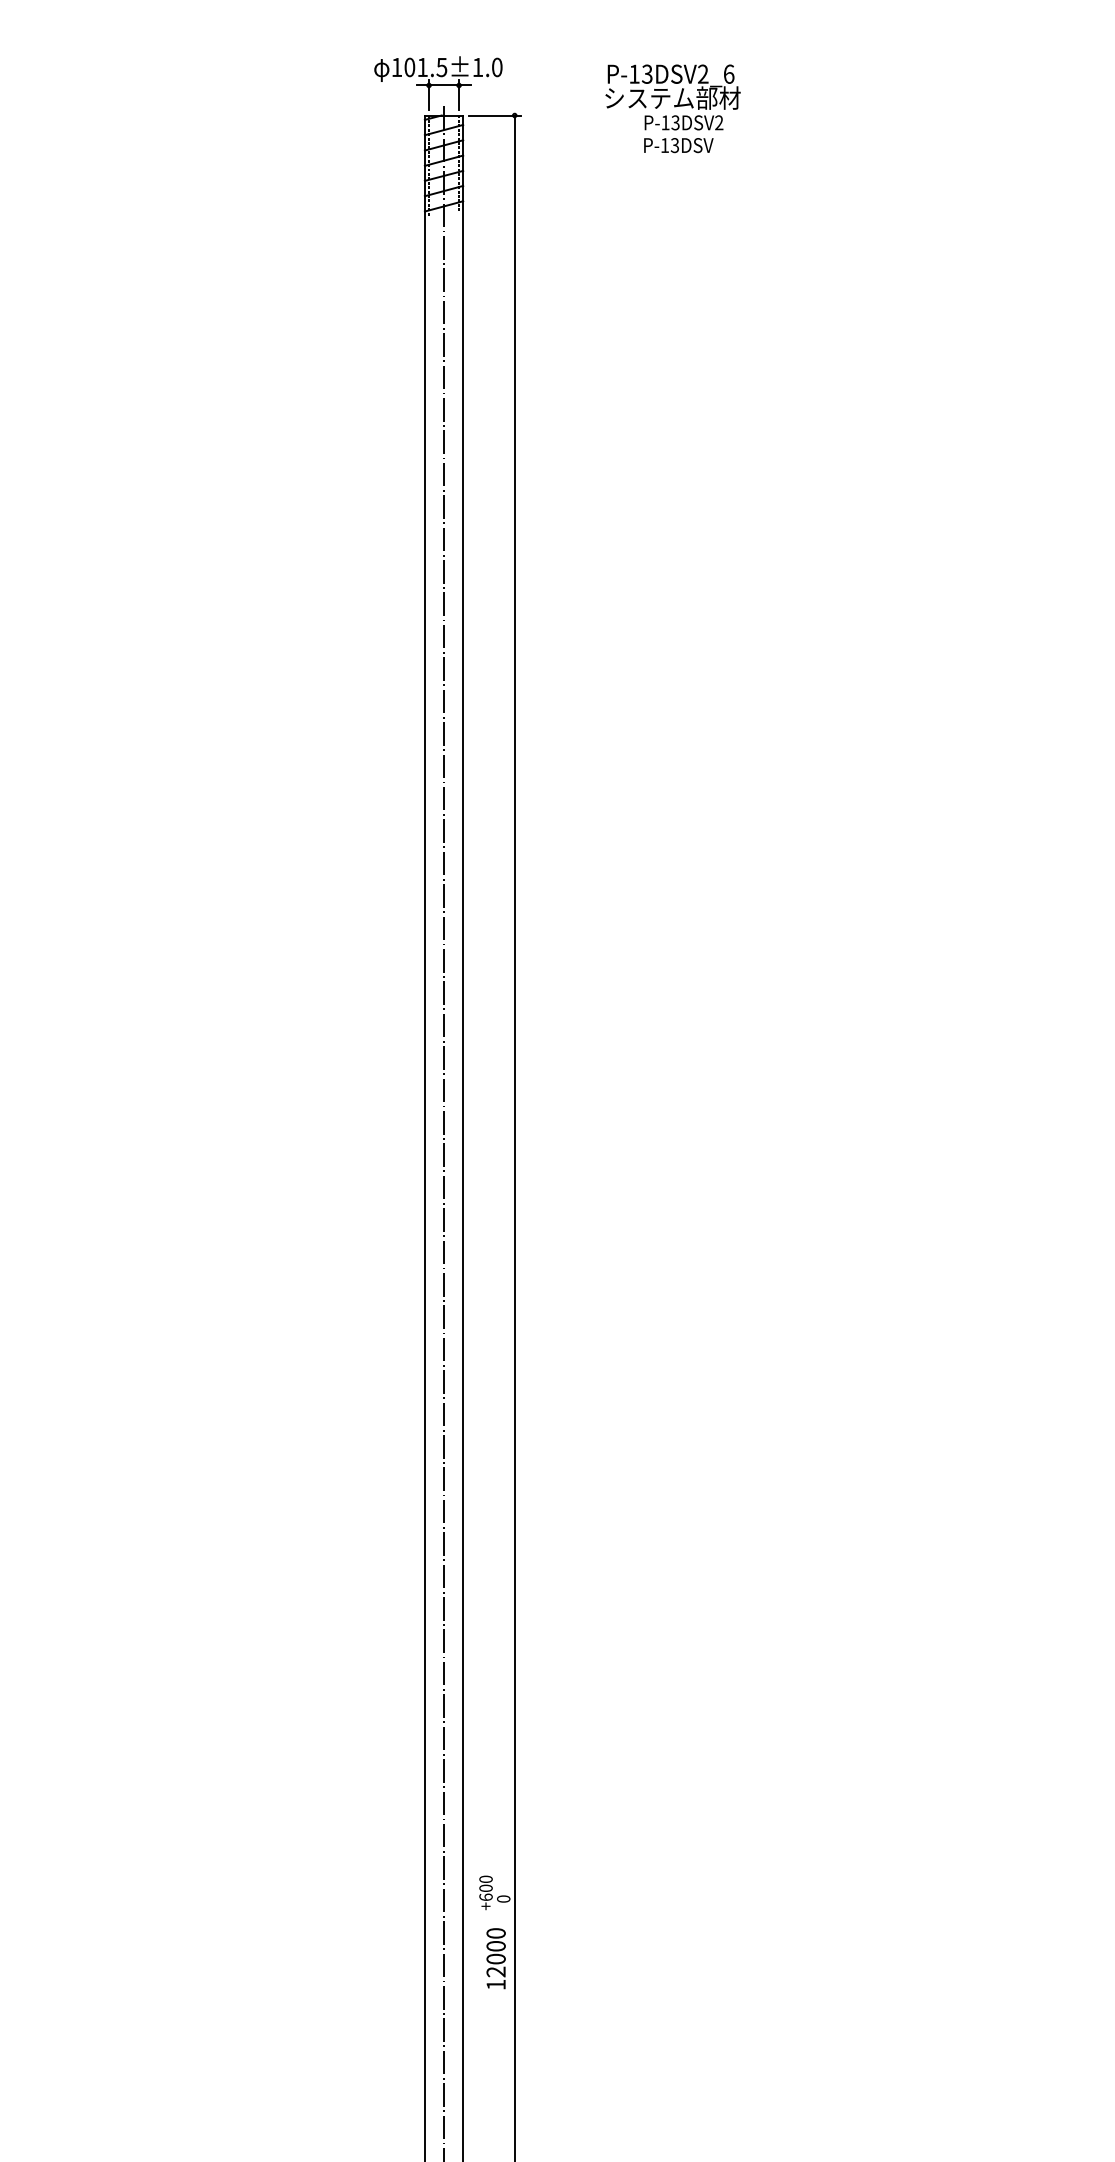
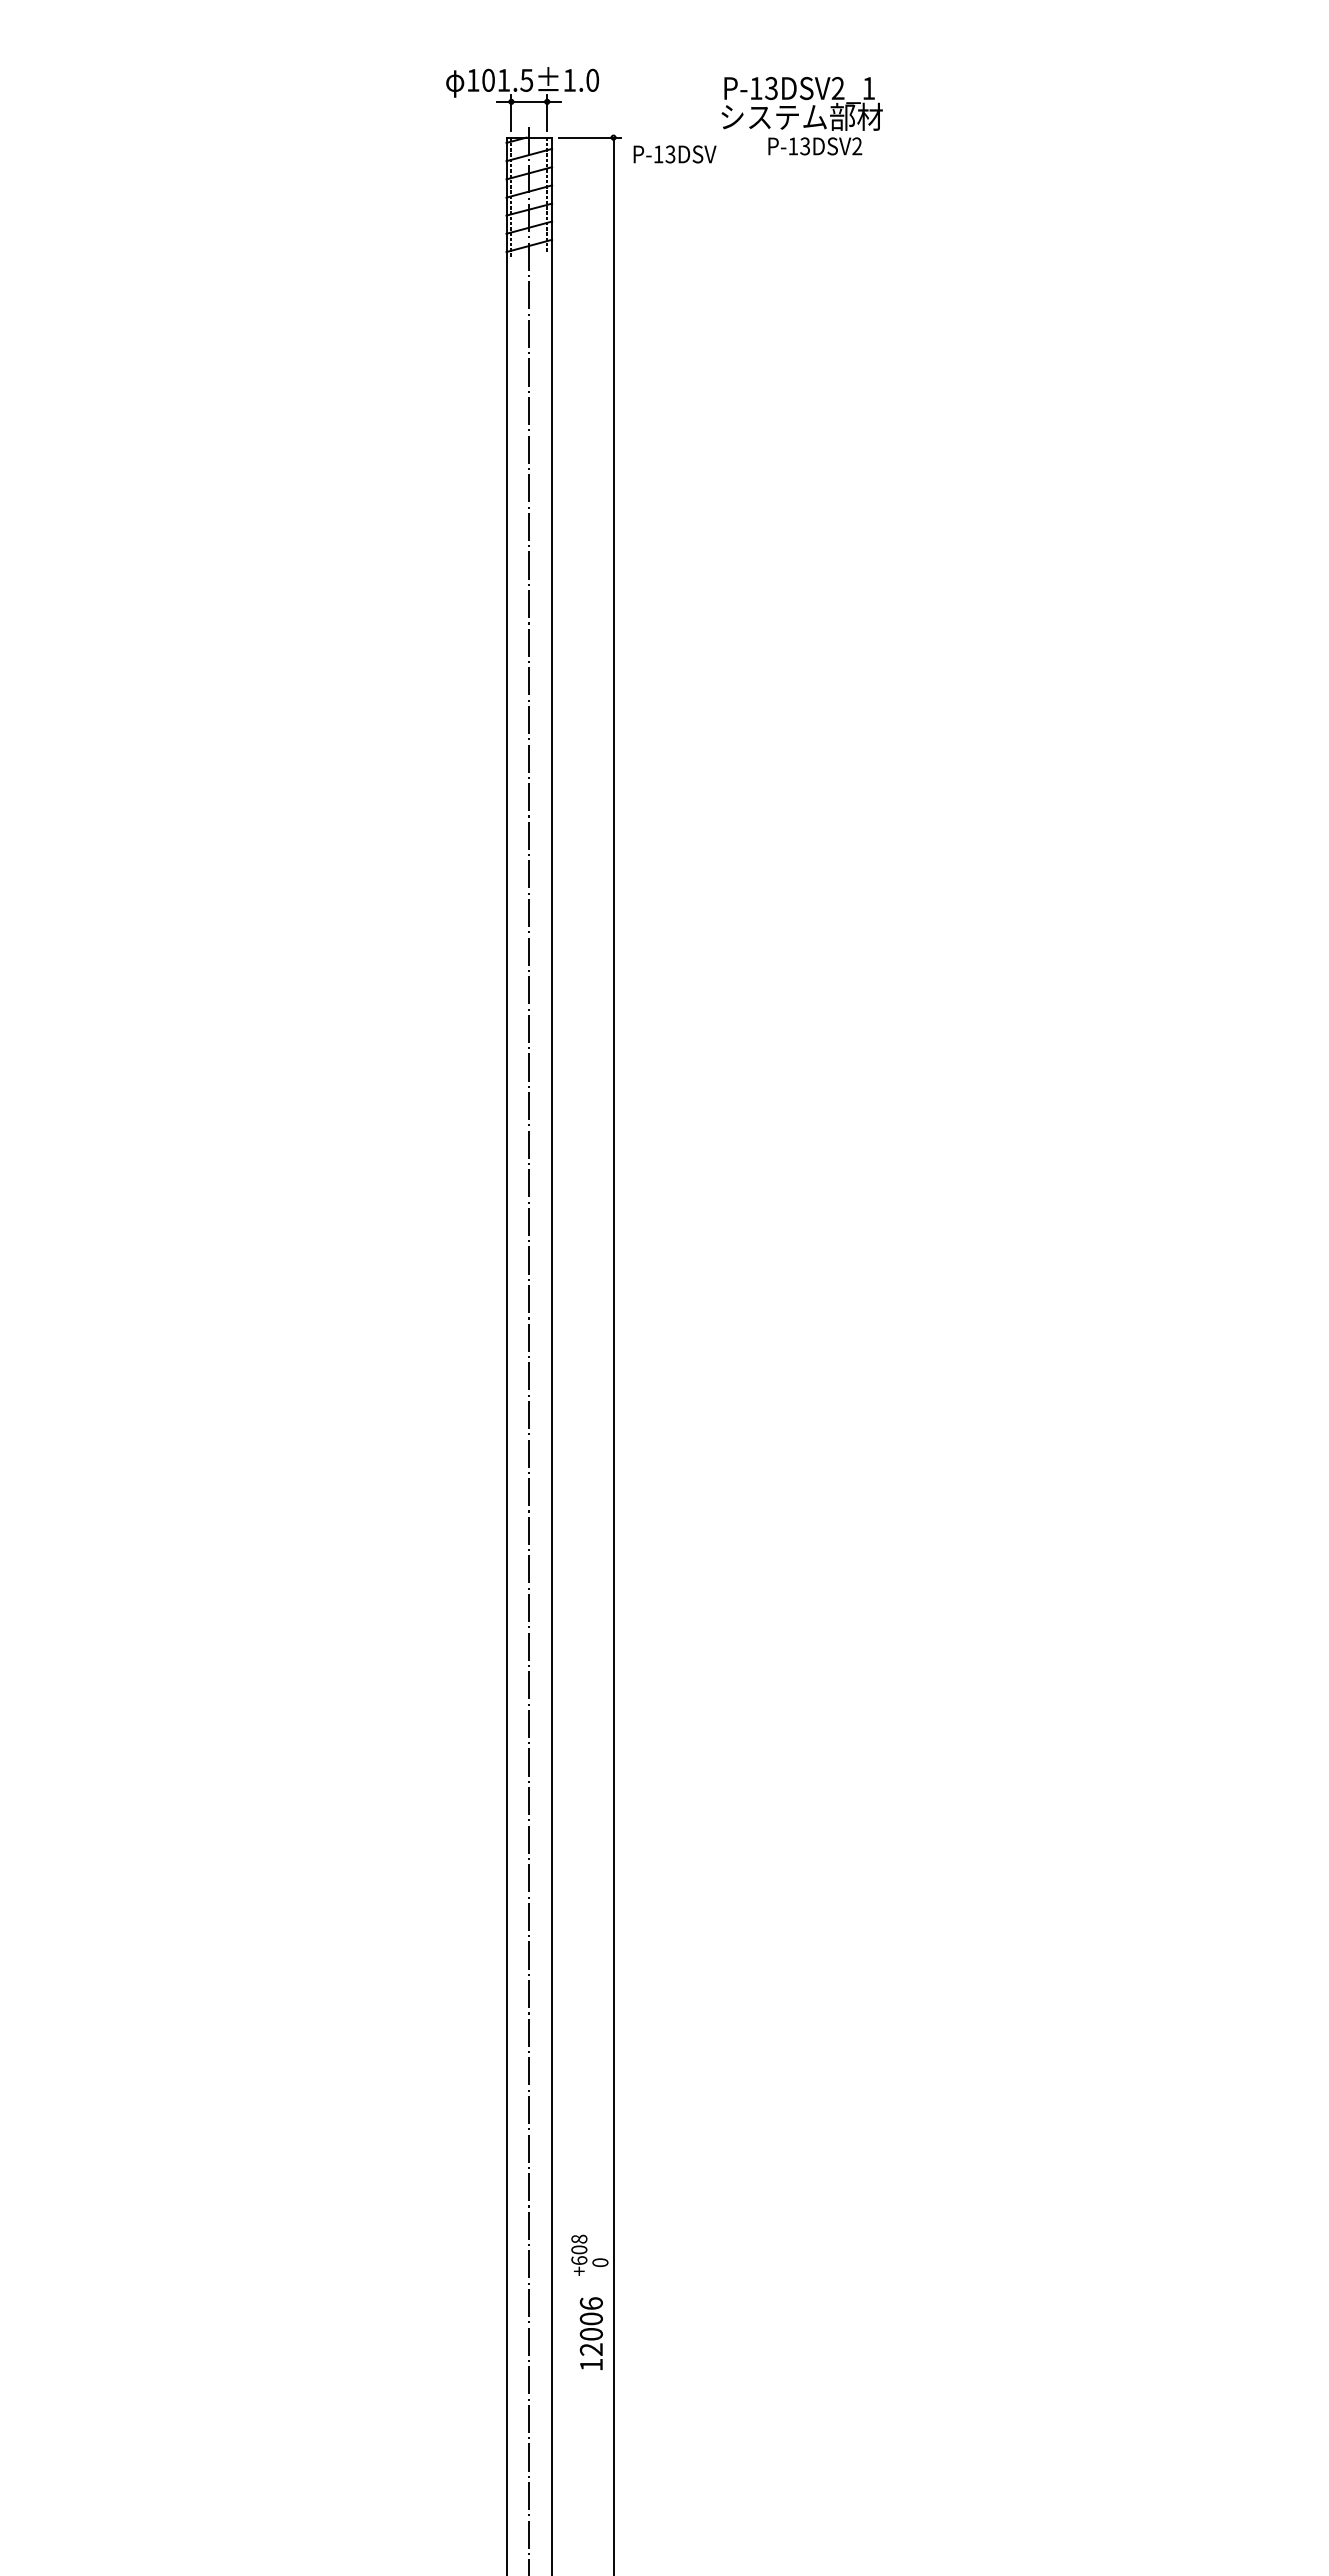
text: (728, 74) -> (868, 88), P-13DSV2_6 -> P-13DSV2_1
text: (678, 145) -> (674, 154), moved
text: (486, 1878) -> (579, 2238), +600 -> +608
text: (495, 1933) -> (590, 2303), 12000 -> 12006

